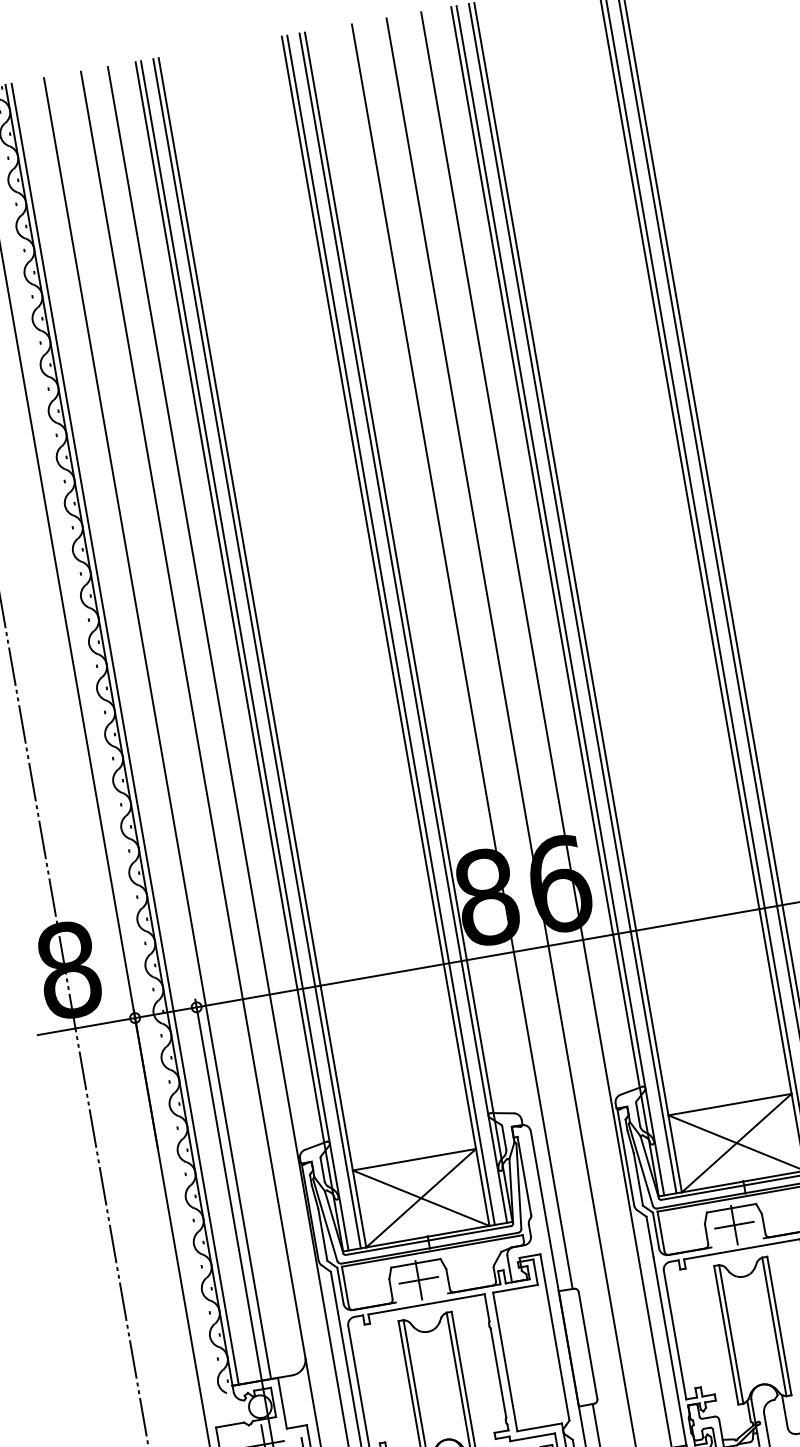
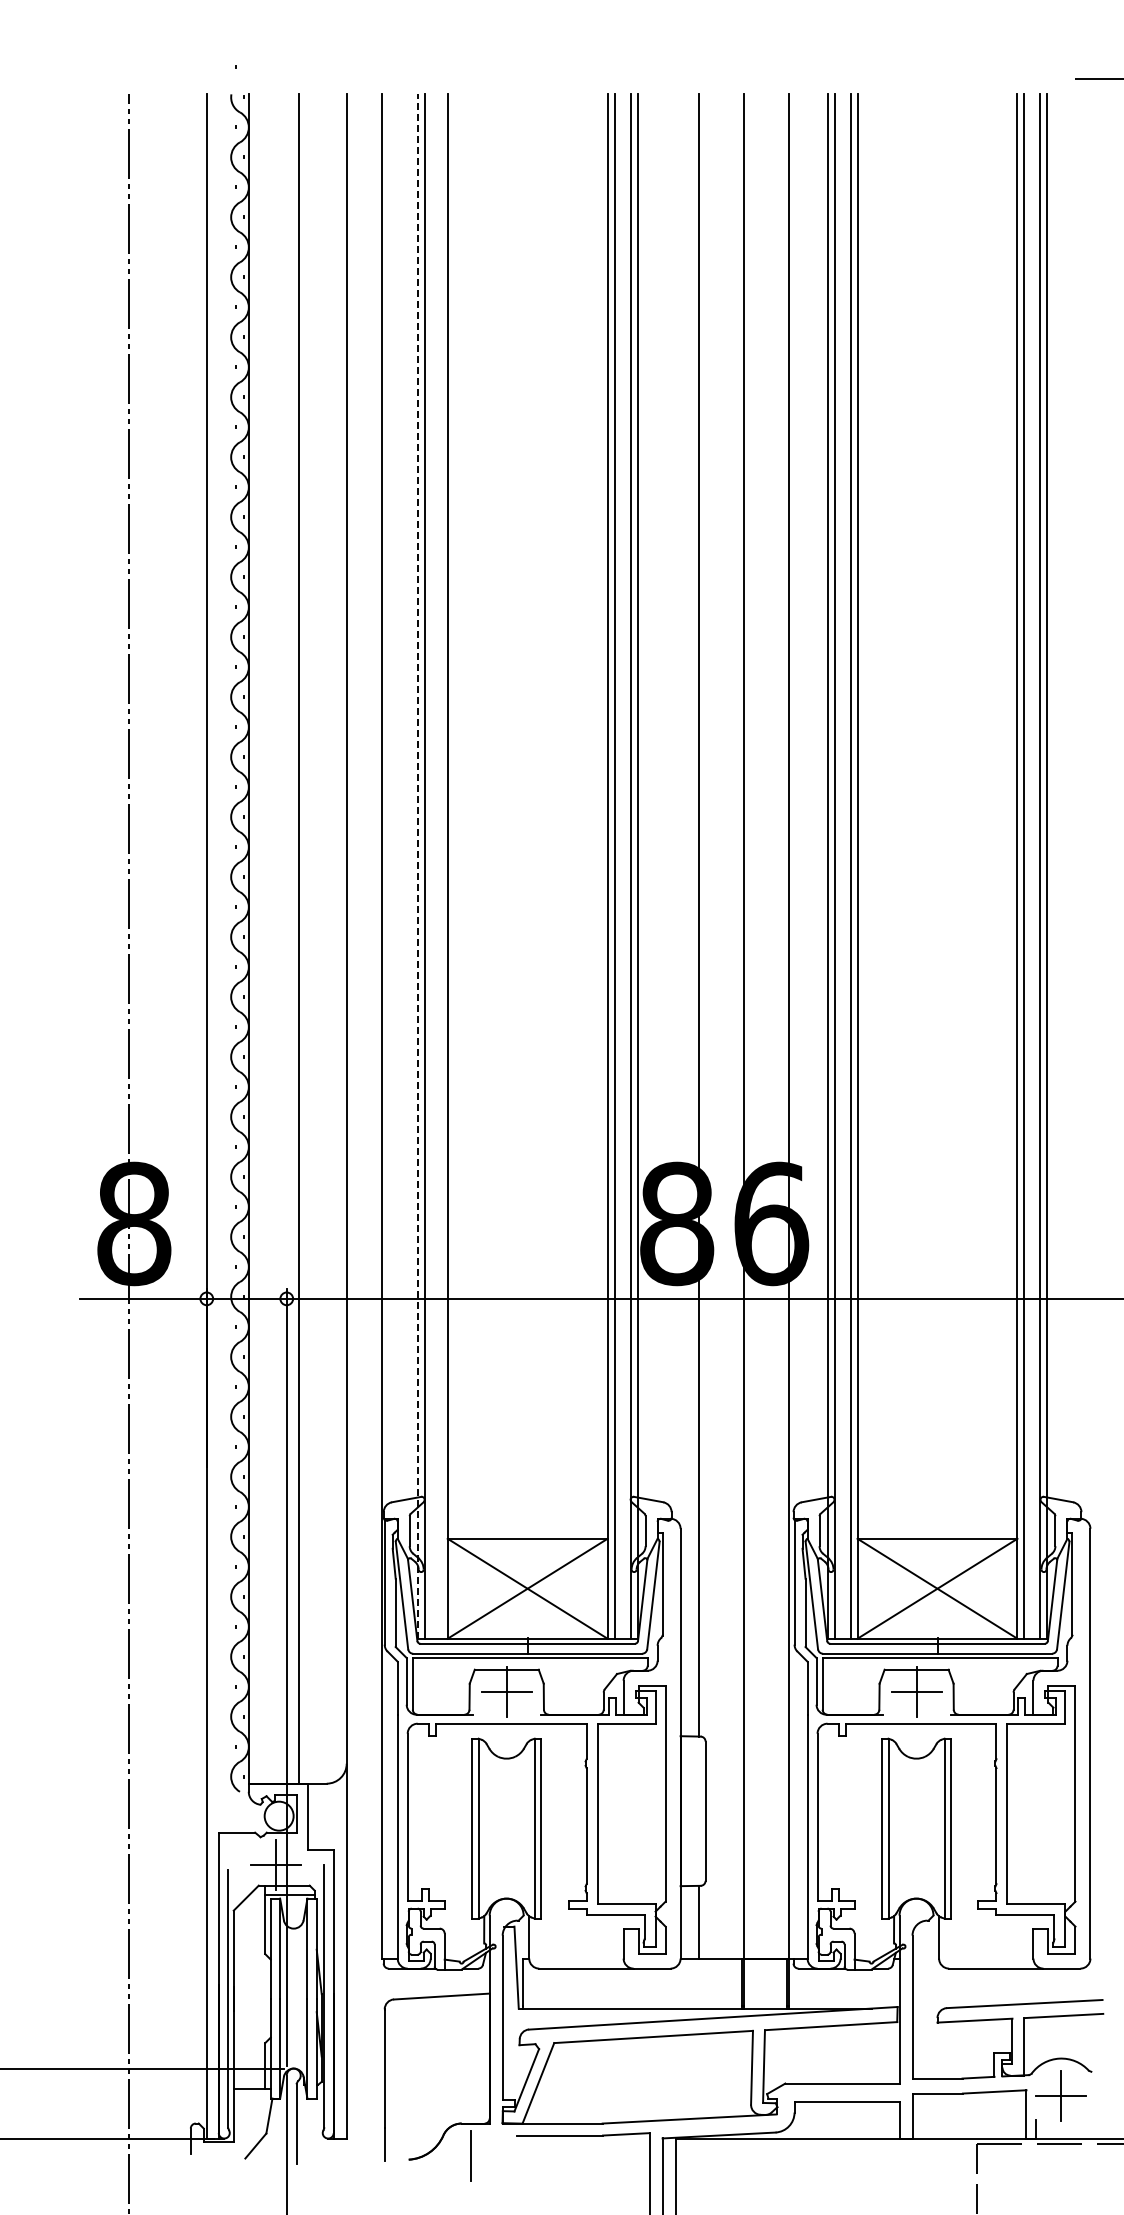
line: (256, 653) -> (440, 866), removed
line: (239, 656) -> (417, 866), solid -> dashed
line: (124, 733) -> (256, 938), removed

